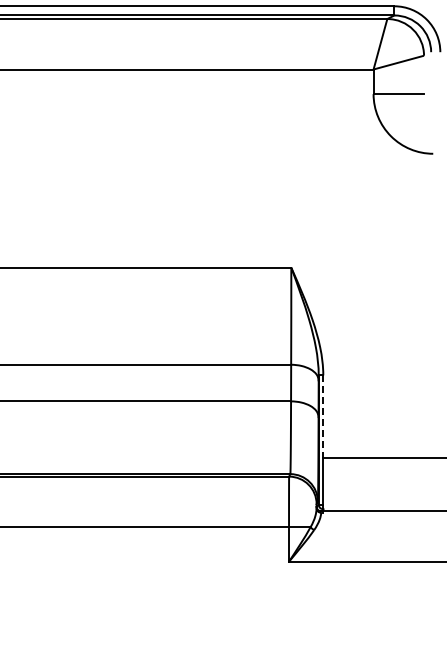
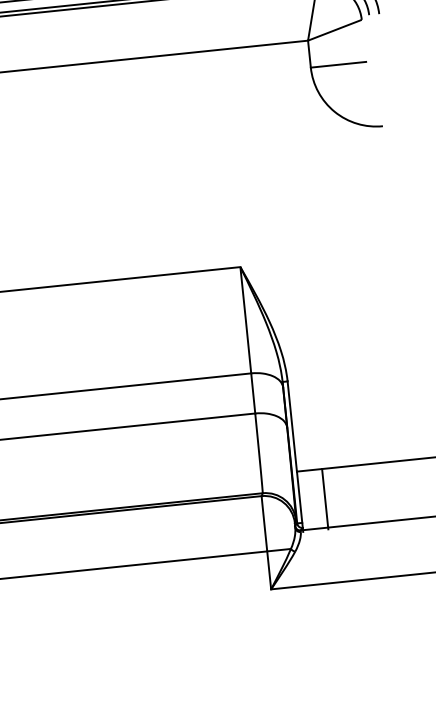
line: (323, 417) -> (292, 427), dashed -> solid
line: (346, 484) -> (325, 498), added

